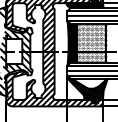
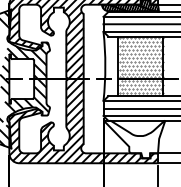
fill: (72, 42) -> (111, 65), removed
hatch: (87, 90) -> (134, 138), removed

